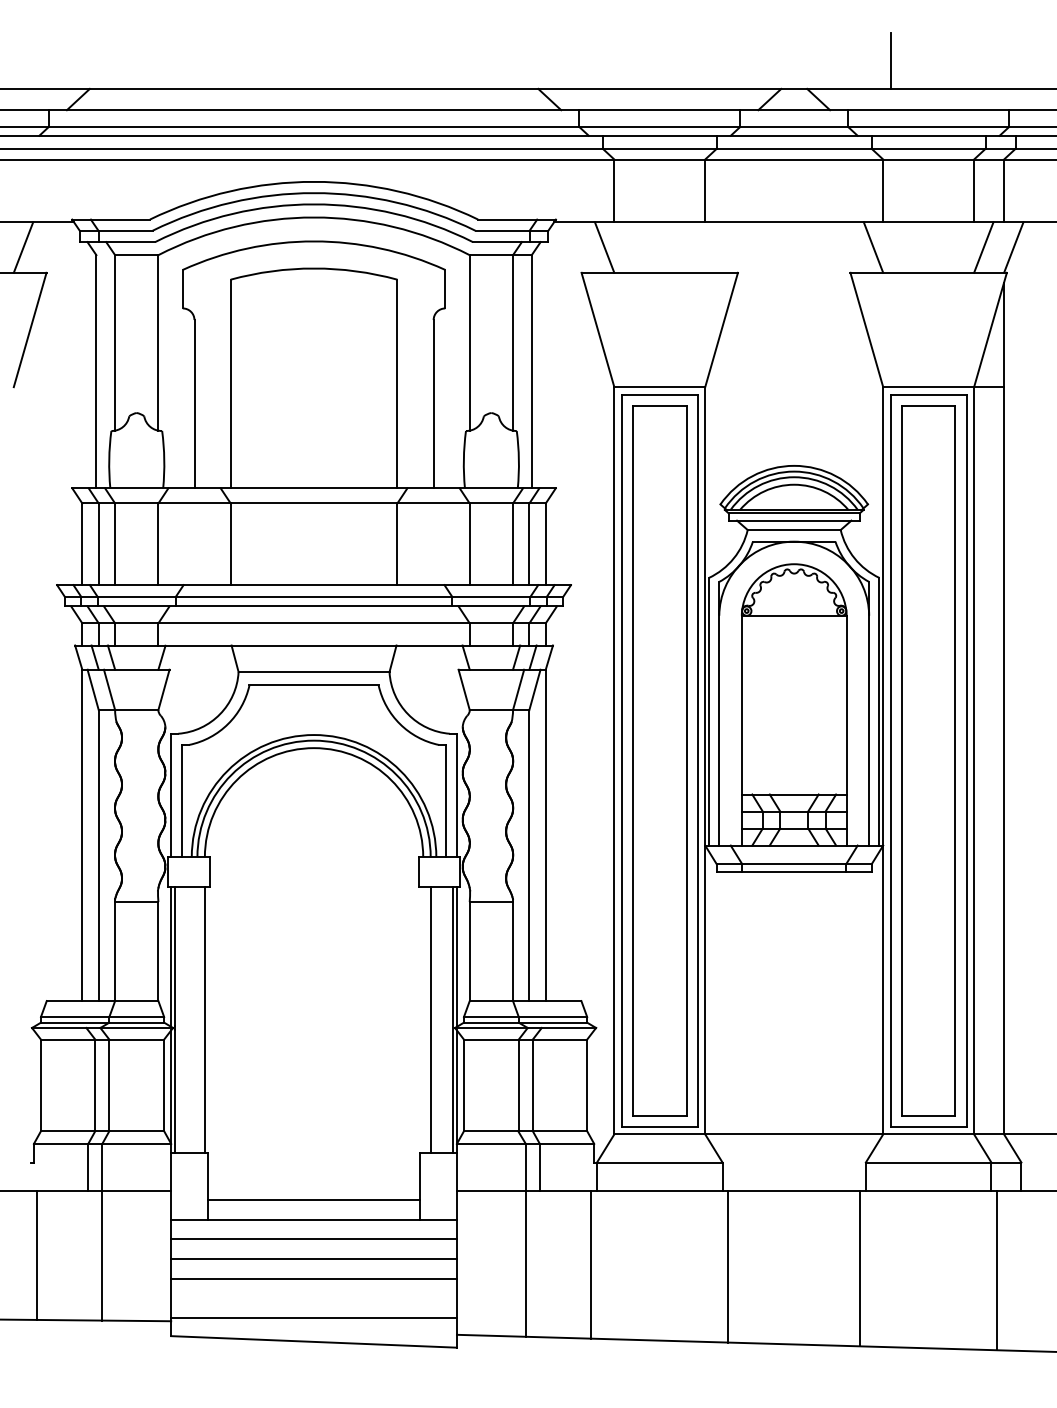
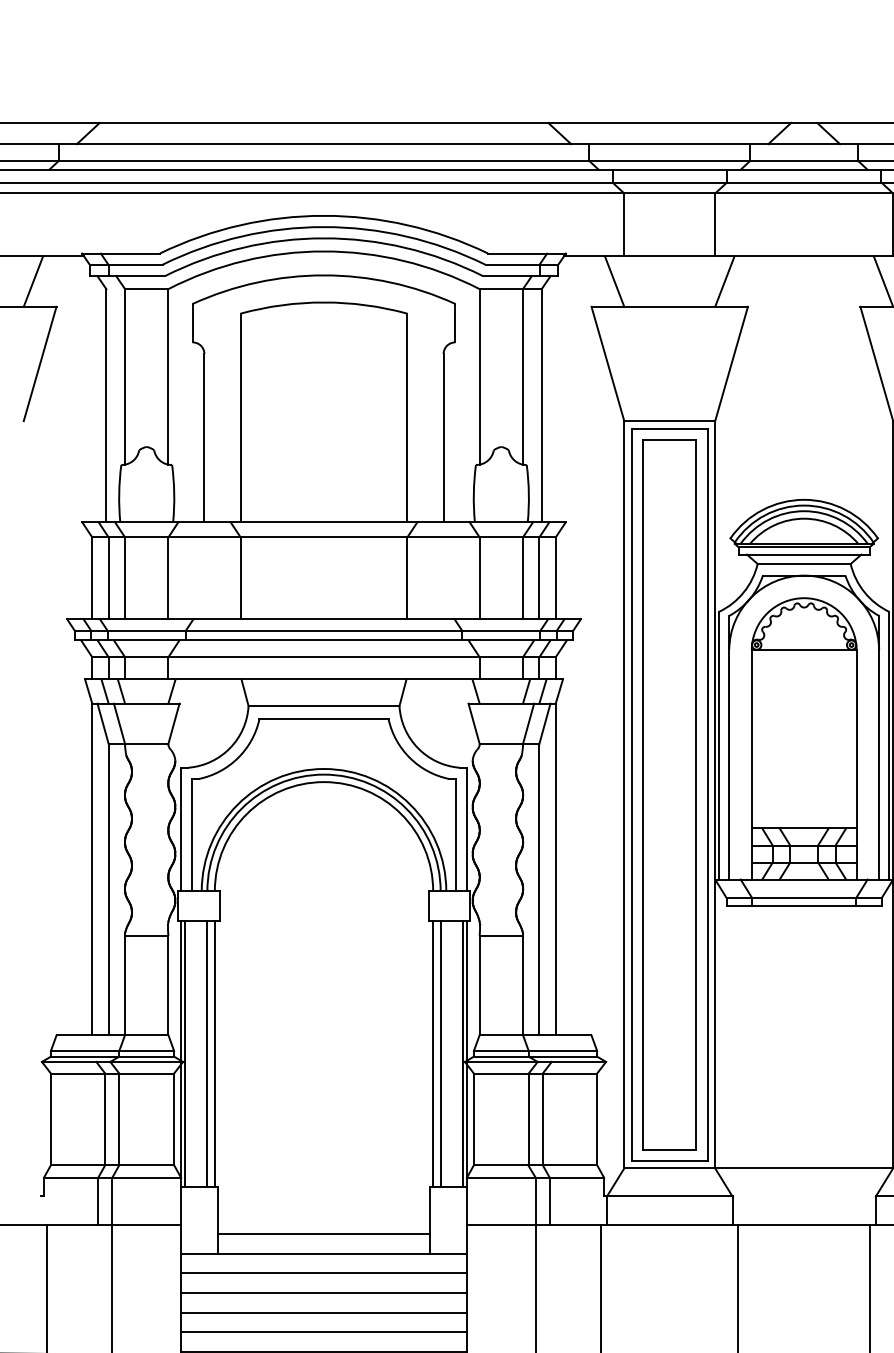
line: (714, 247) -> (724, 281), added
line: (197, 1019) -> (207, 1053), added
line: (423, 1019) -> (433, 1053), added
line: (313, 1298) -> (323, 1332), added

